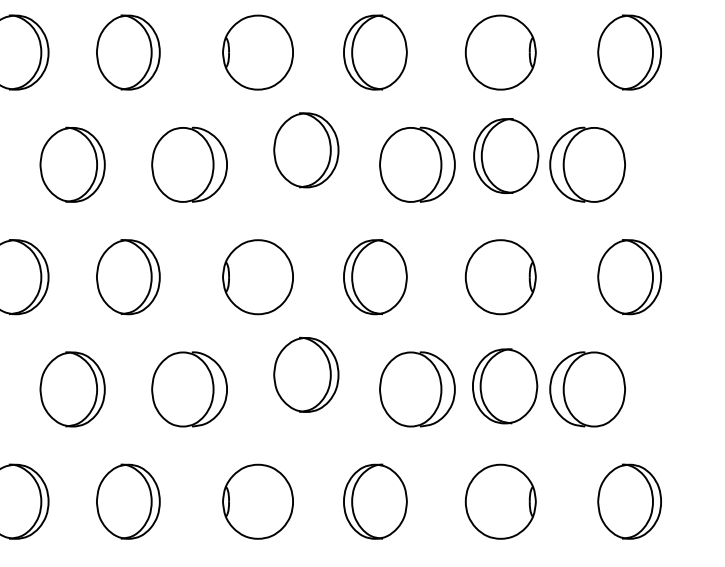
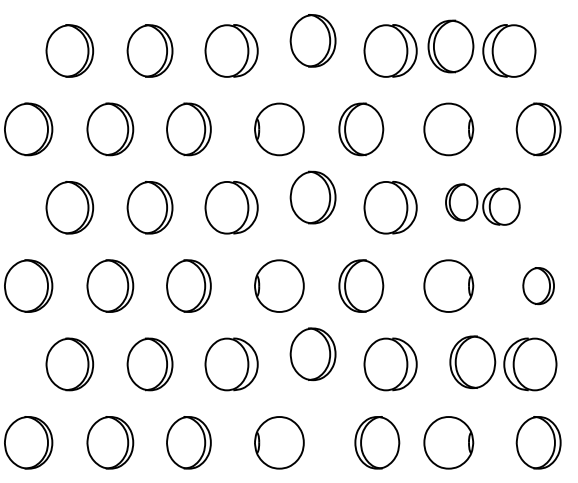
part: (549, 160) -> (482, 204), size x0.7
part: (629, 276) -> (538, 285), size x0.7
part: (549, 388) -> (503, 363), moved
part: (375, 501) -> (377, 442), moved

